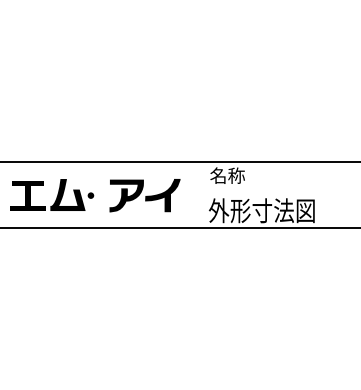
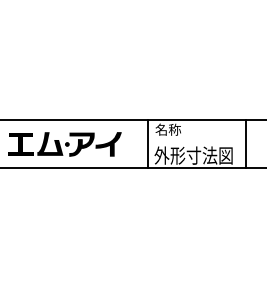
line: (200, 194) -> (148, 143), added
line: (333, 194) -> (246, 143), added
part: (144, 195) -> (95, 144), moved

